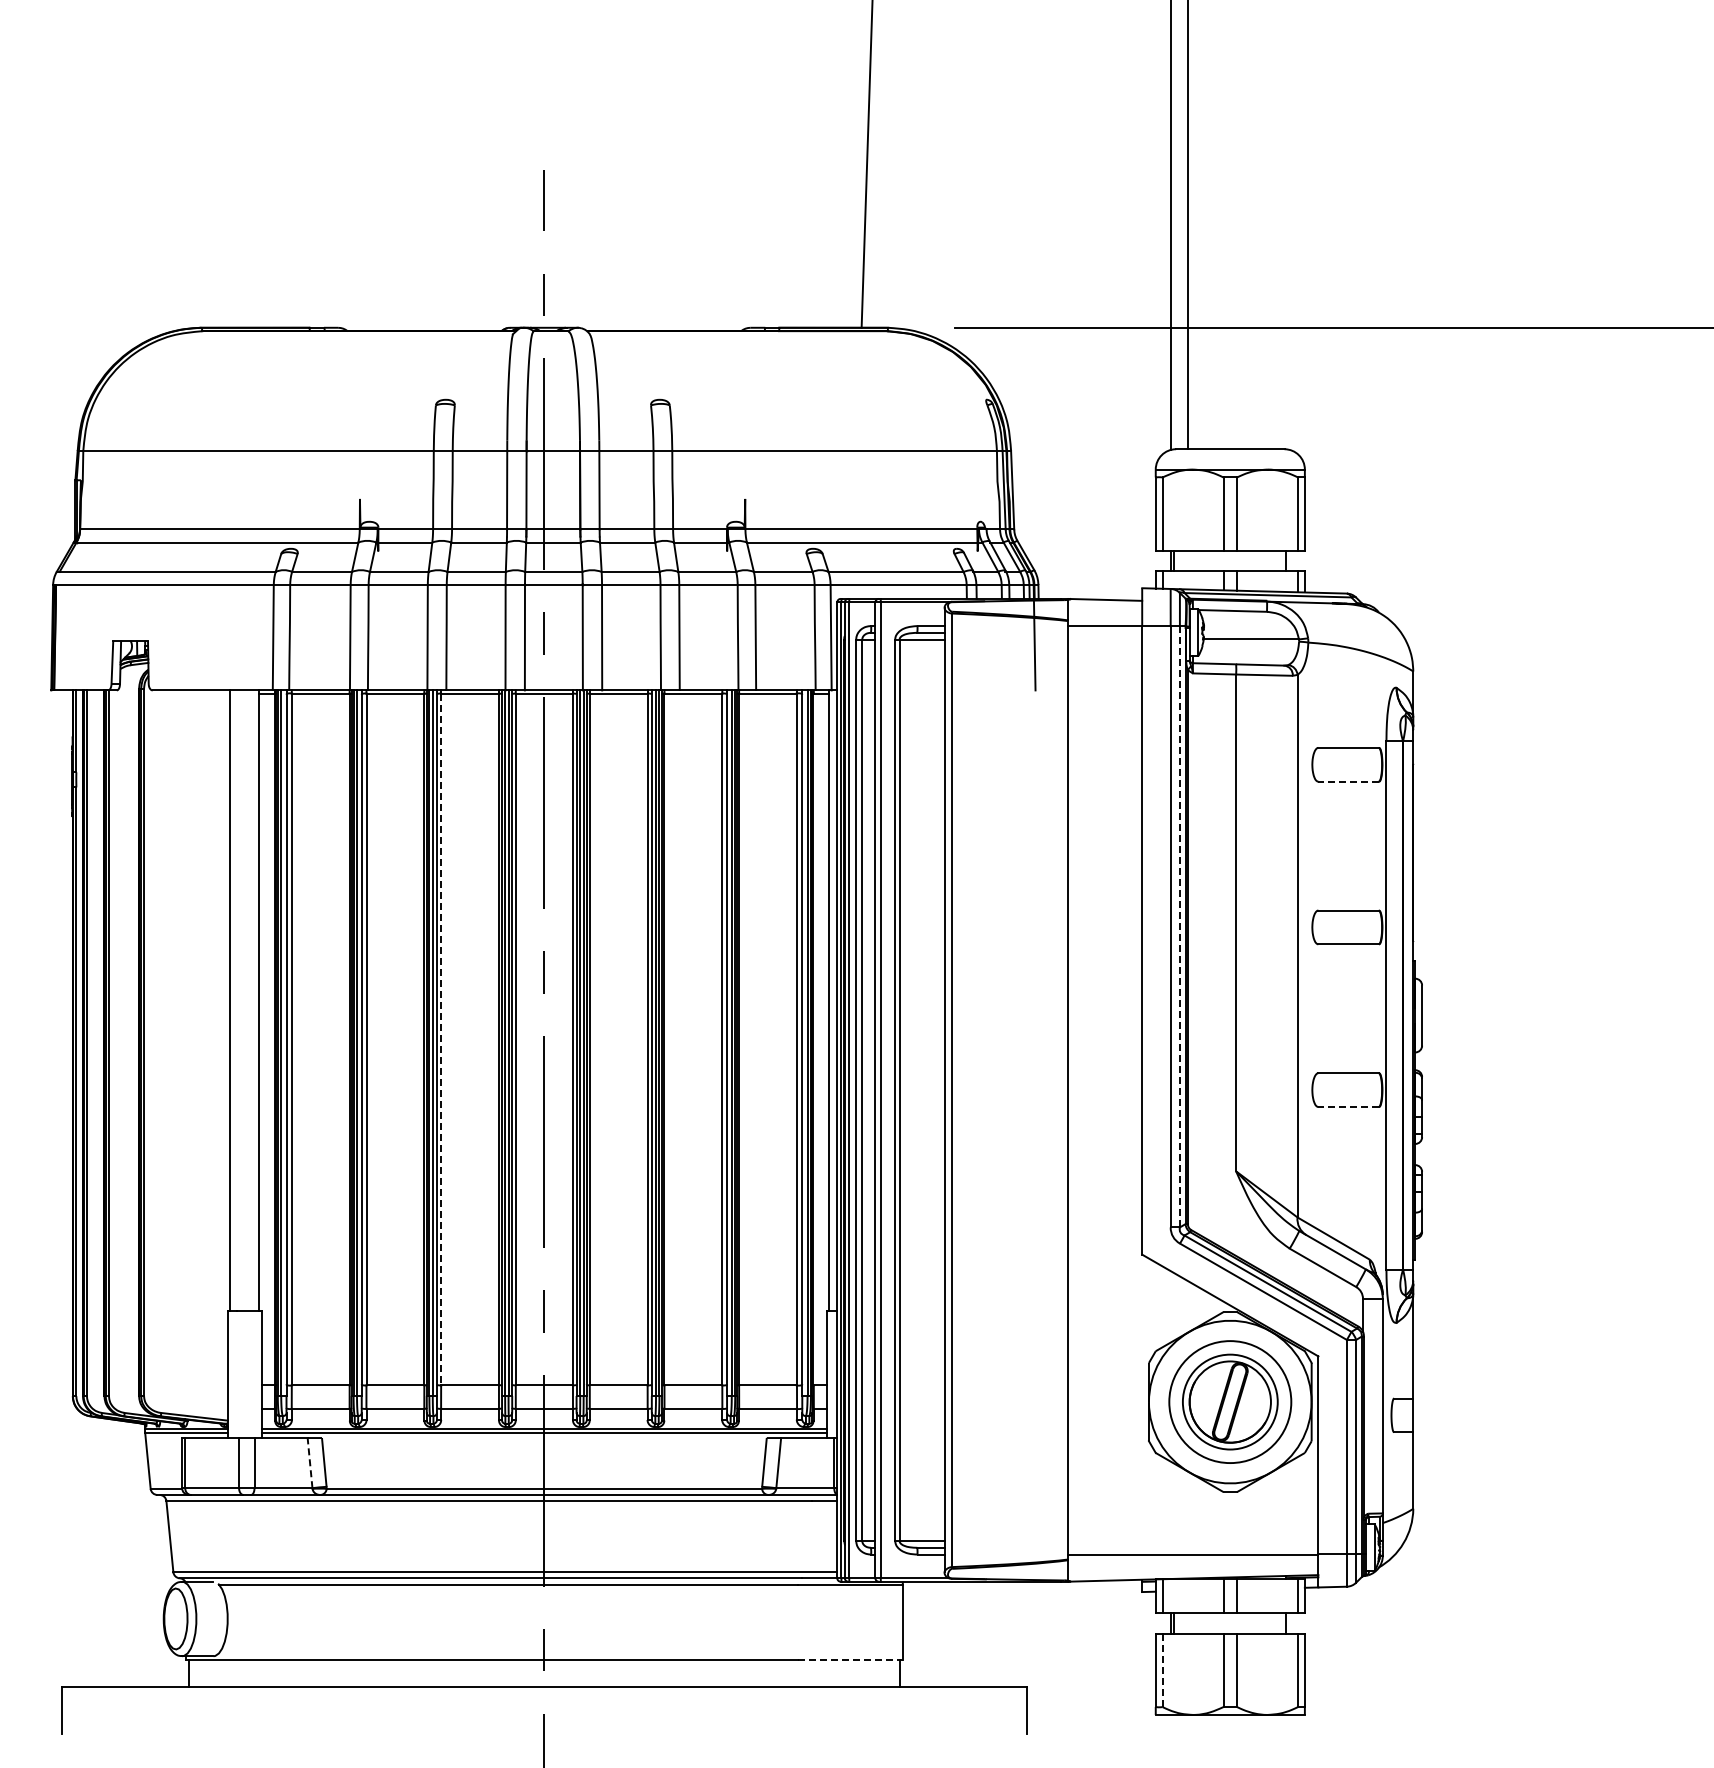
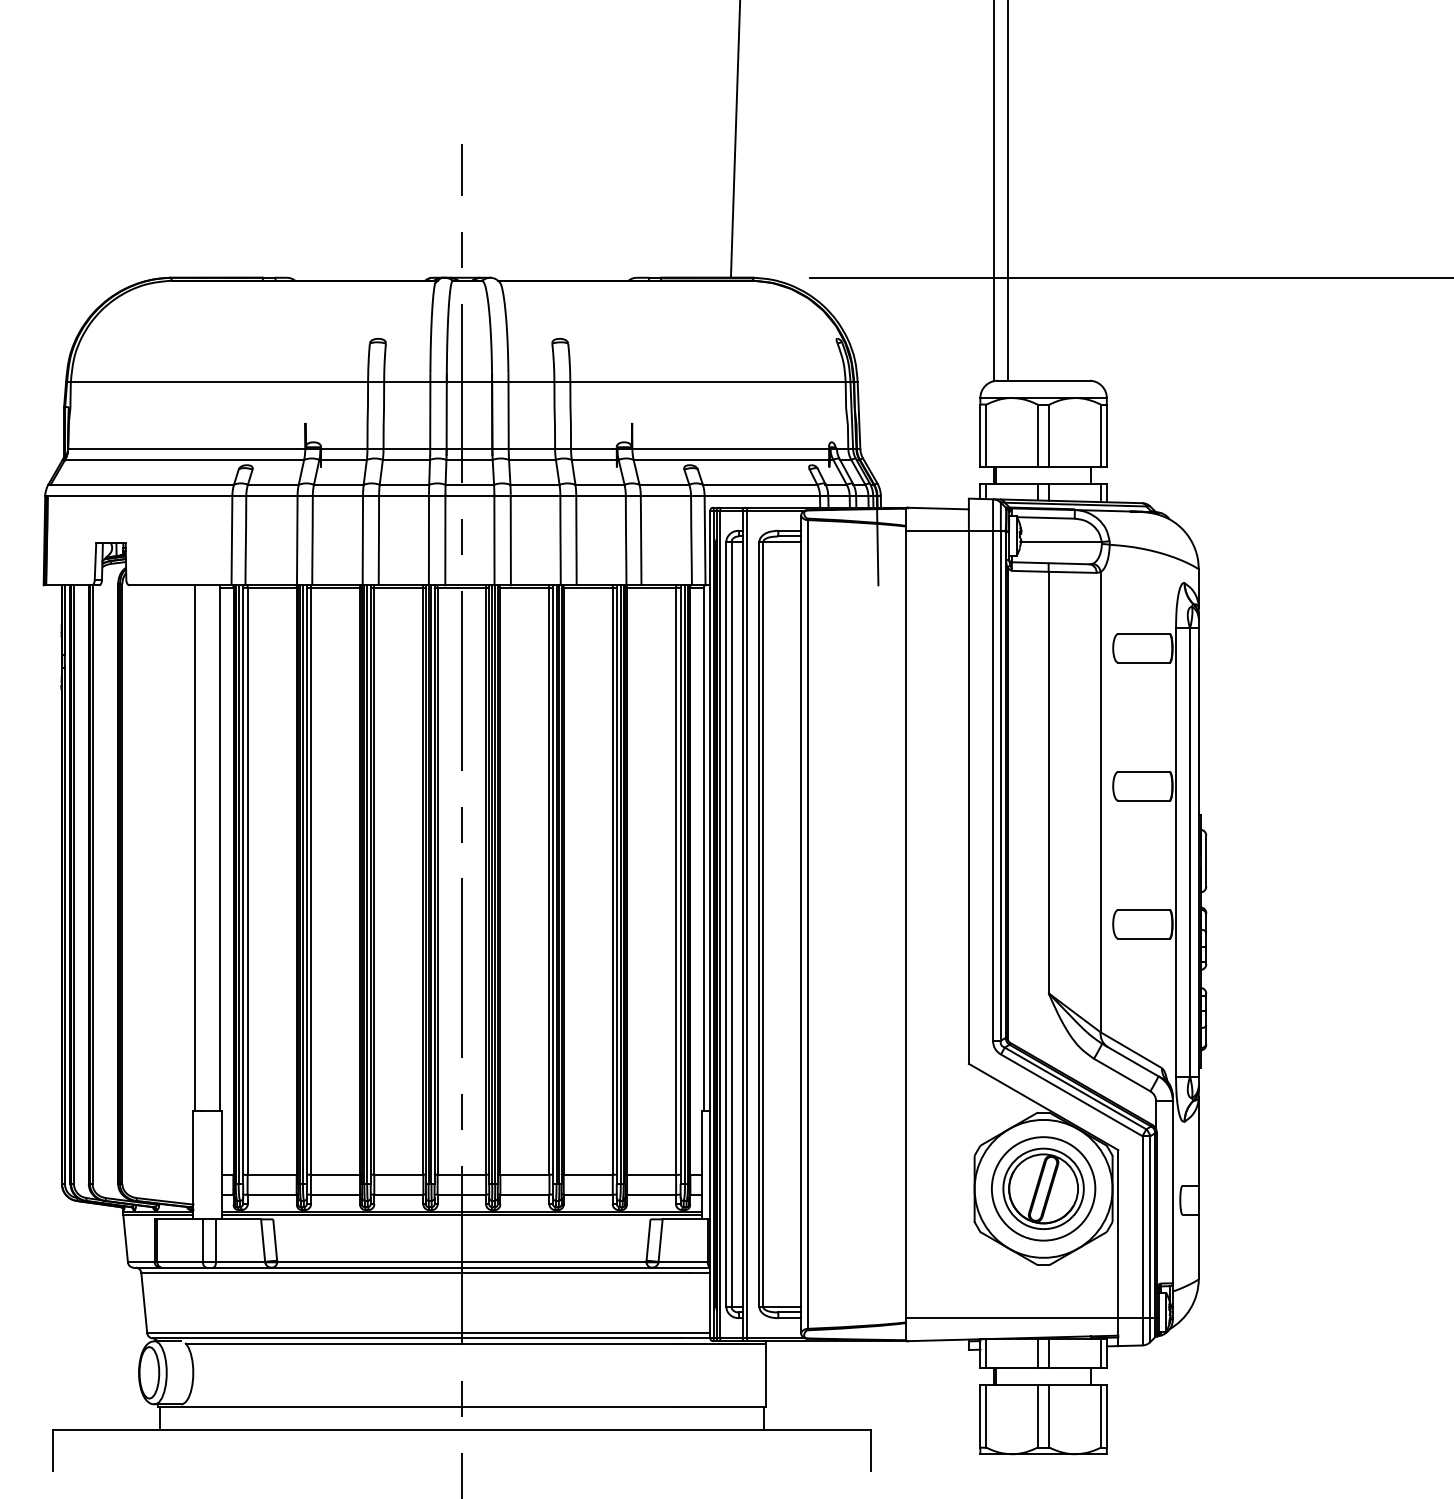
line: (1348, 781) -> (1143, 662), dashed -> solid
line: (1179, 927) -> (1000, 786), dashed -> solid
line: (441, 1039) -> (374, 881), dashed -> solid
line: (1348, 1107) -> (1143, 939), dashed -> solid
line: (310, 1462) -> (263, 1240), dashed -> solid
line: (850, 1659) -> (721, 1407), dashed -> solid
line: (1162, 1670) -> (986, 1416), dashed -> solid

